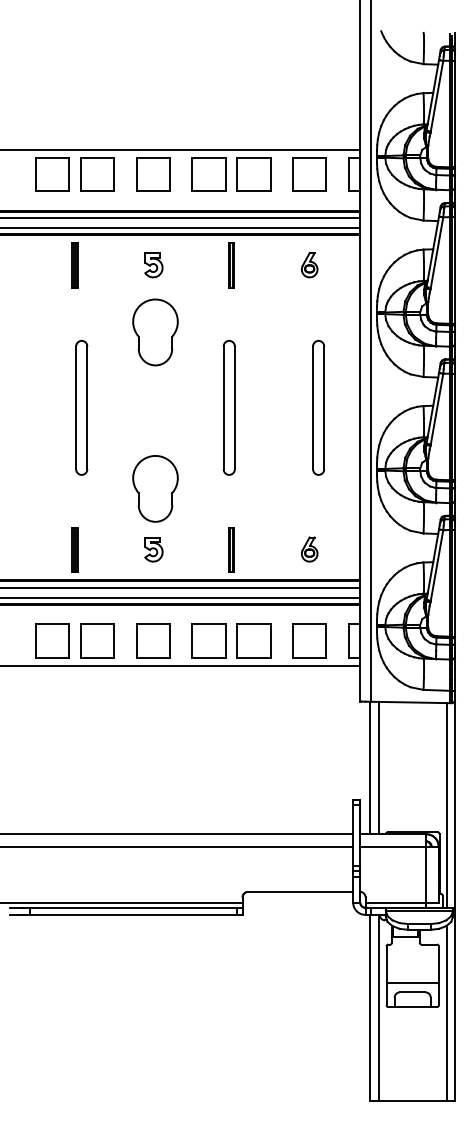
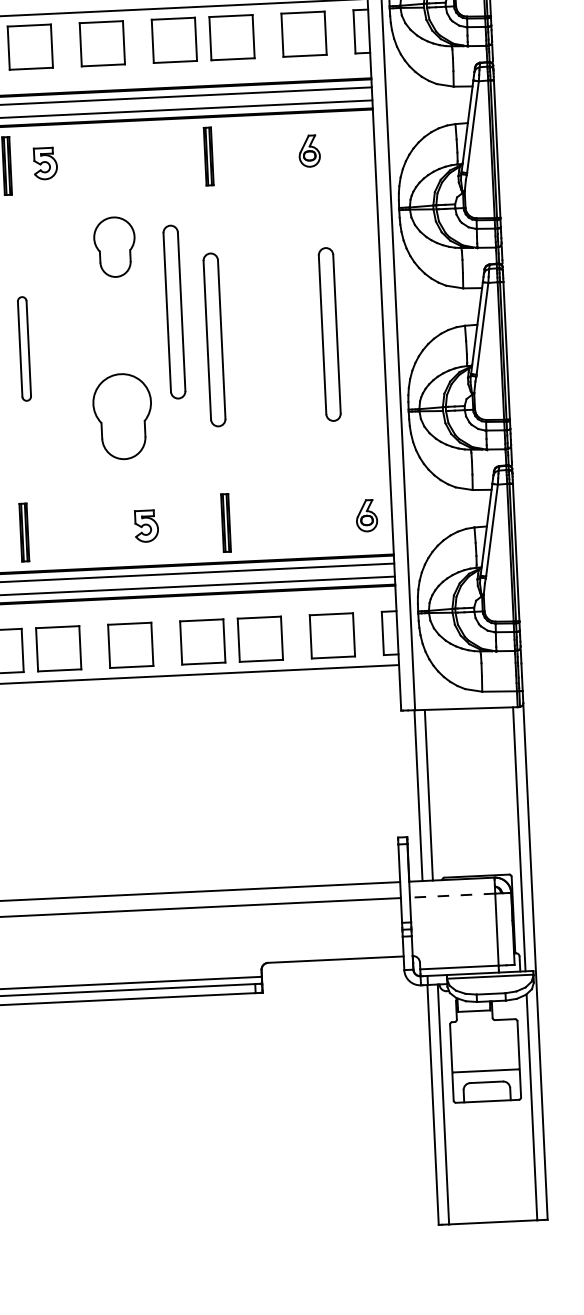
part: (153, 265) -> (45, 163), moved
part: (155, 332) -> (114, 247), size x0.7
part: (198, 384) -> (173, 311), added
part: (81, 407) -> (24, 348), size x0.6
part: (155, 488) -> (122, 416), moved
part: (153, 549) -> (146, 526), moved
part: (309, 549) -> (366, 515), moved
line: (392, 846) -> (451, 895), solid -> dashed

